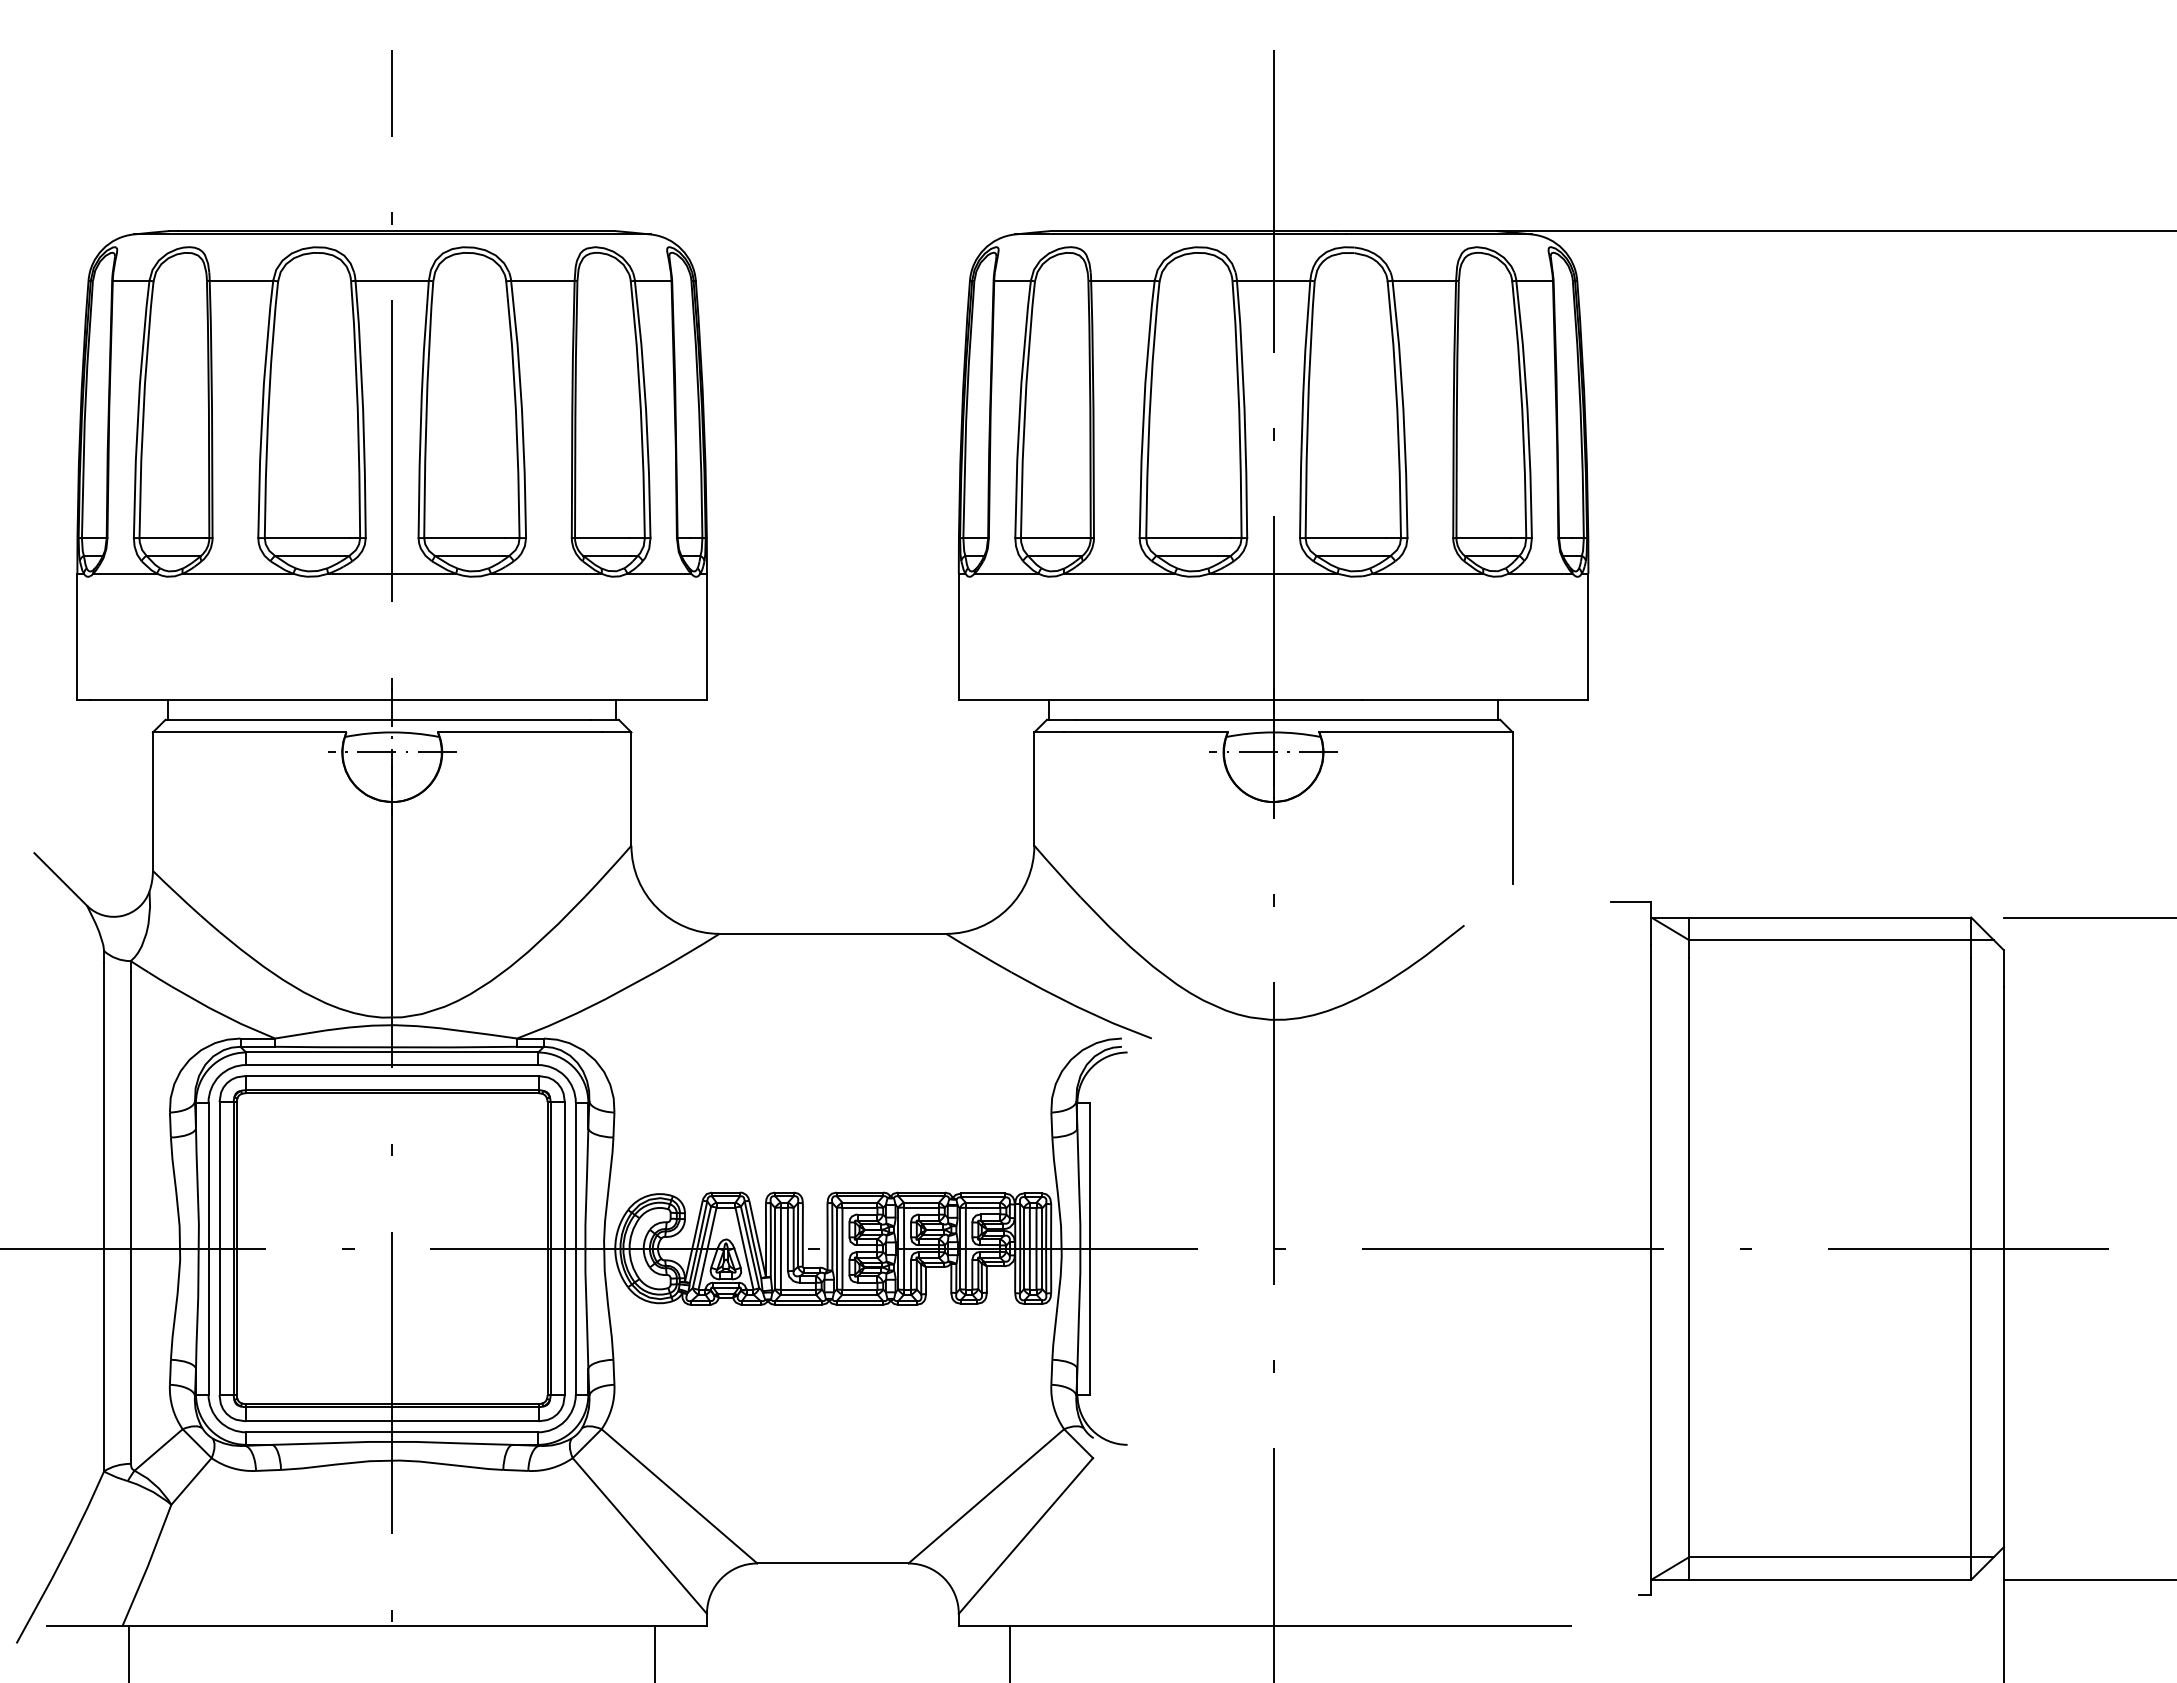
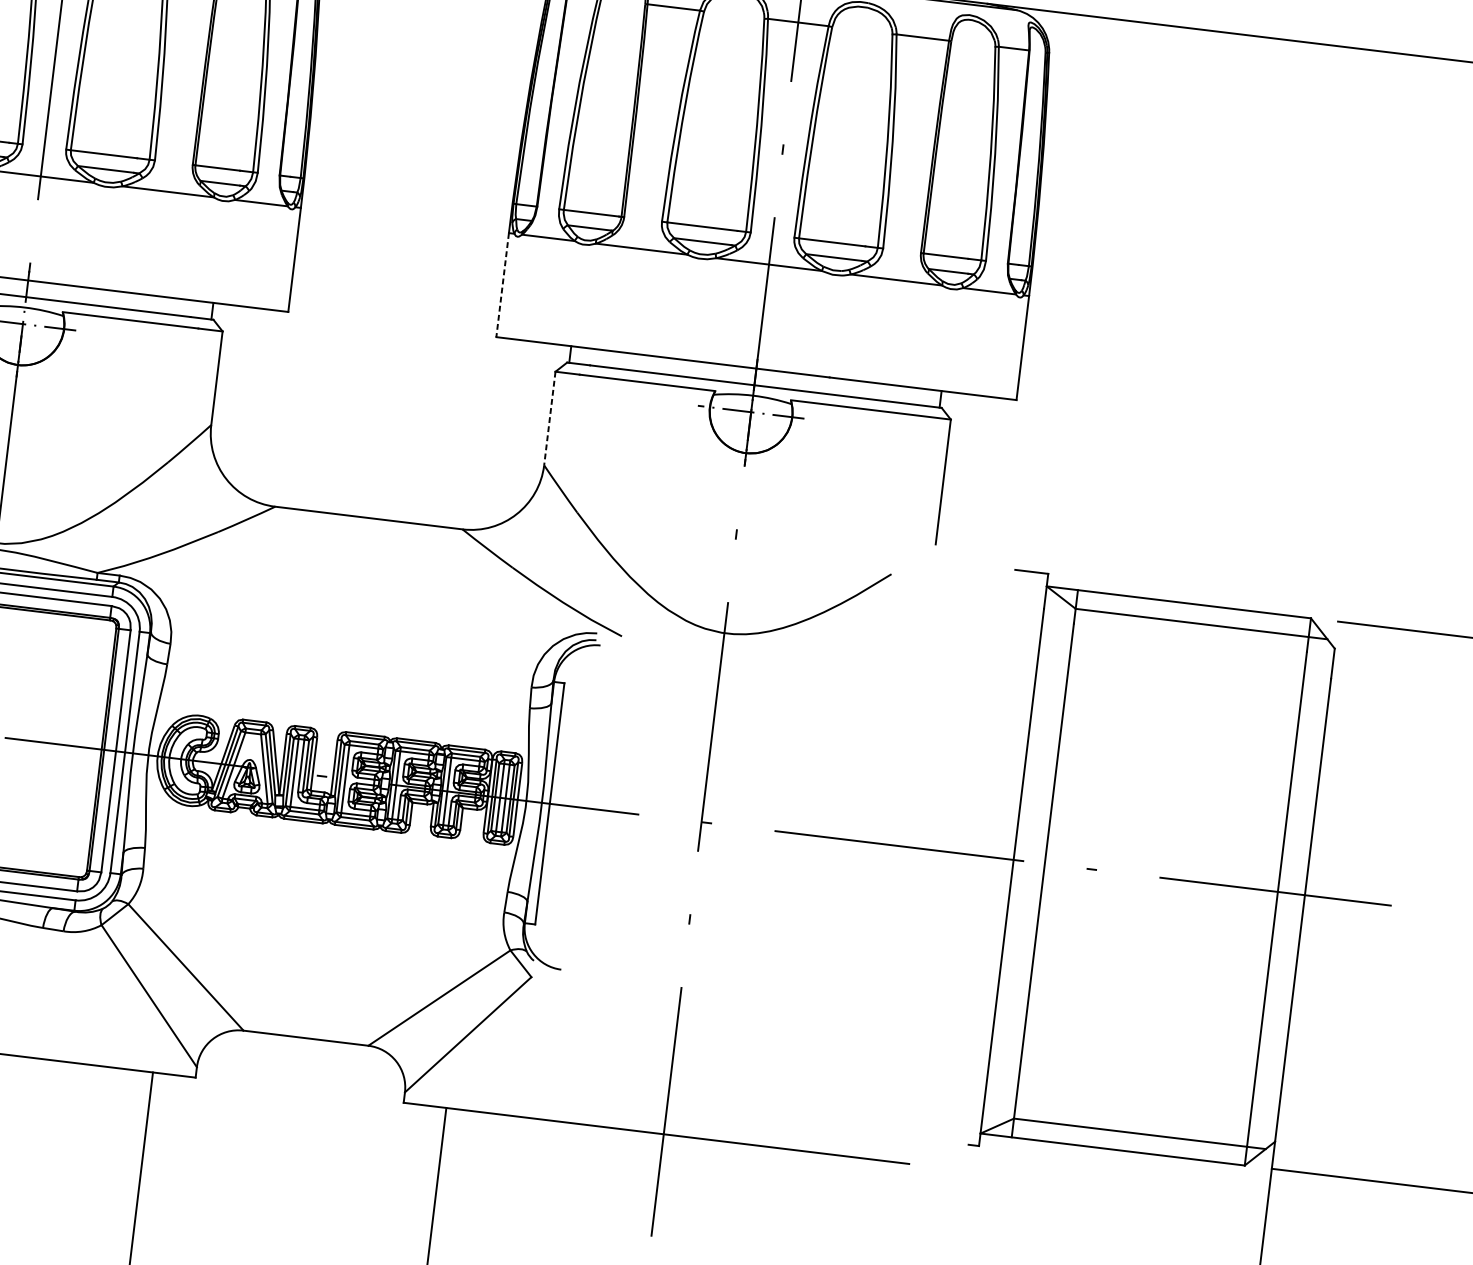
line: (958, 636) -> (502, 284), solid -> dashed
line: (1034, 789) -> (549, 418), solid -> dashed

